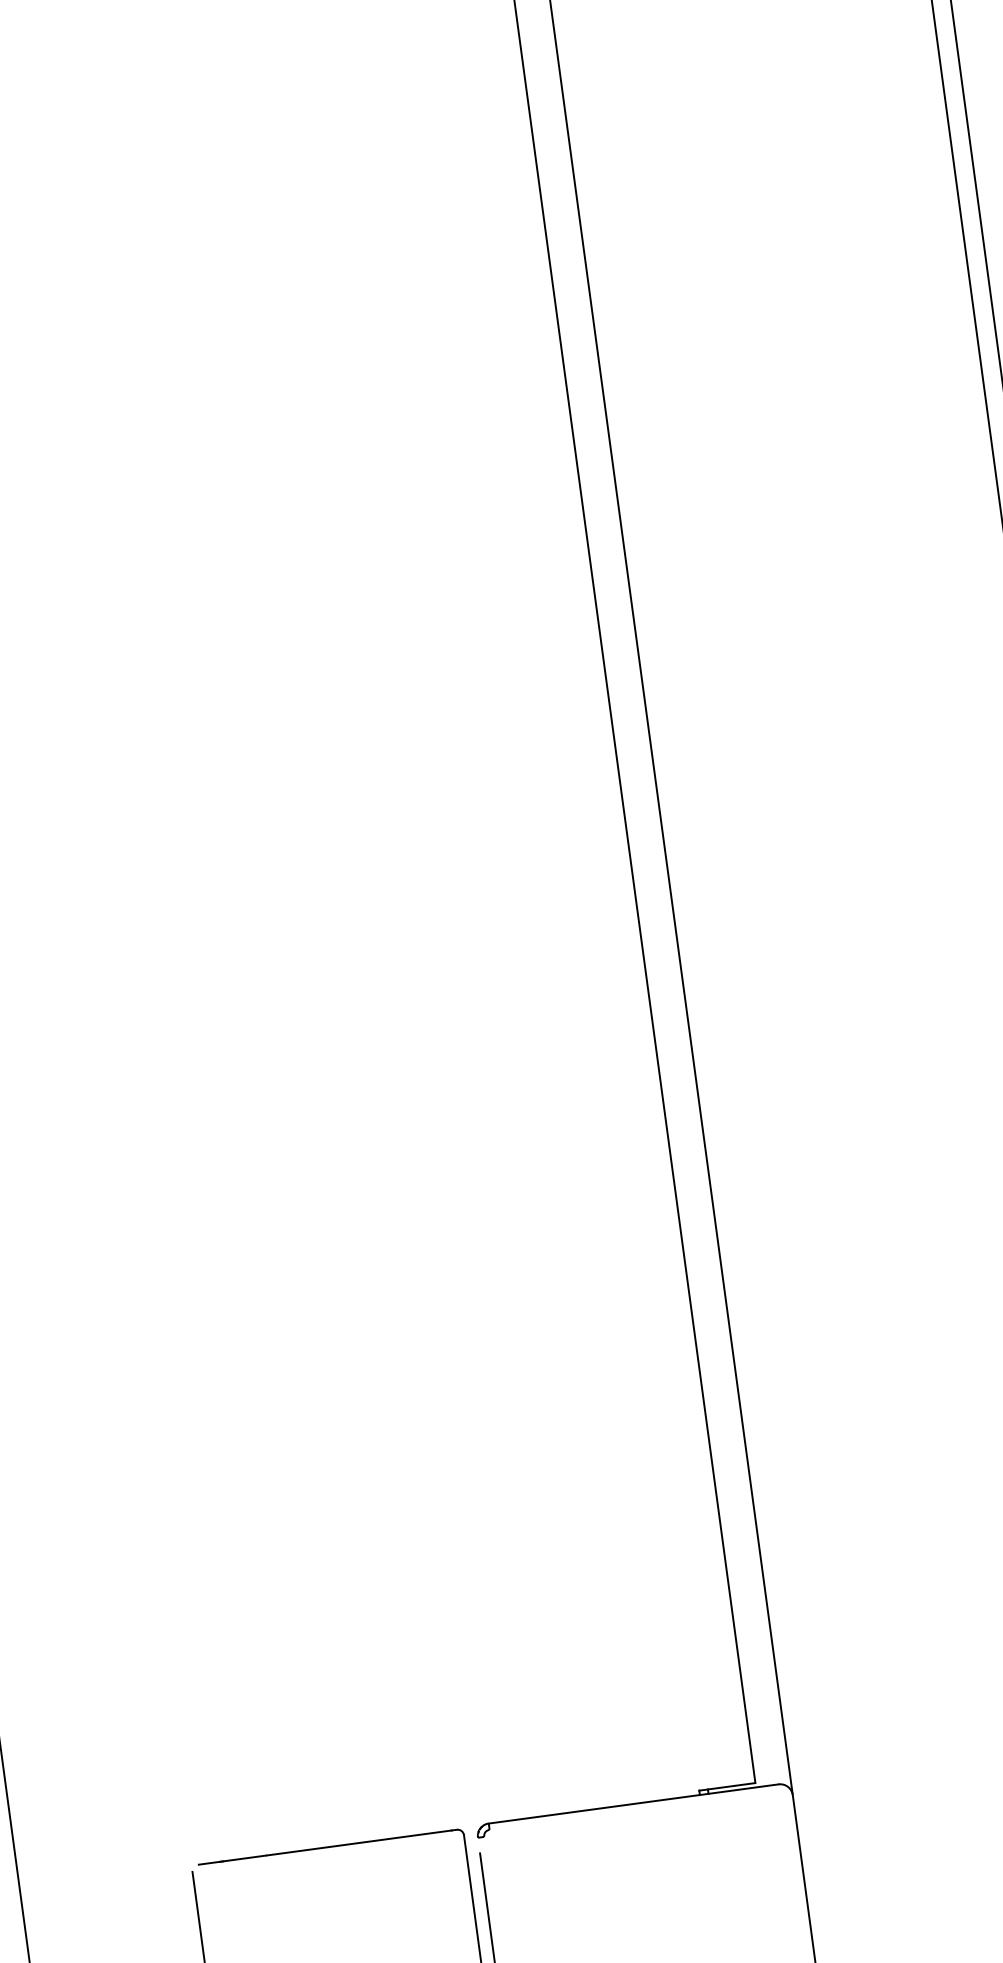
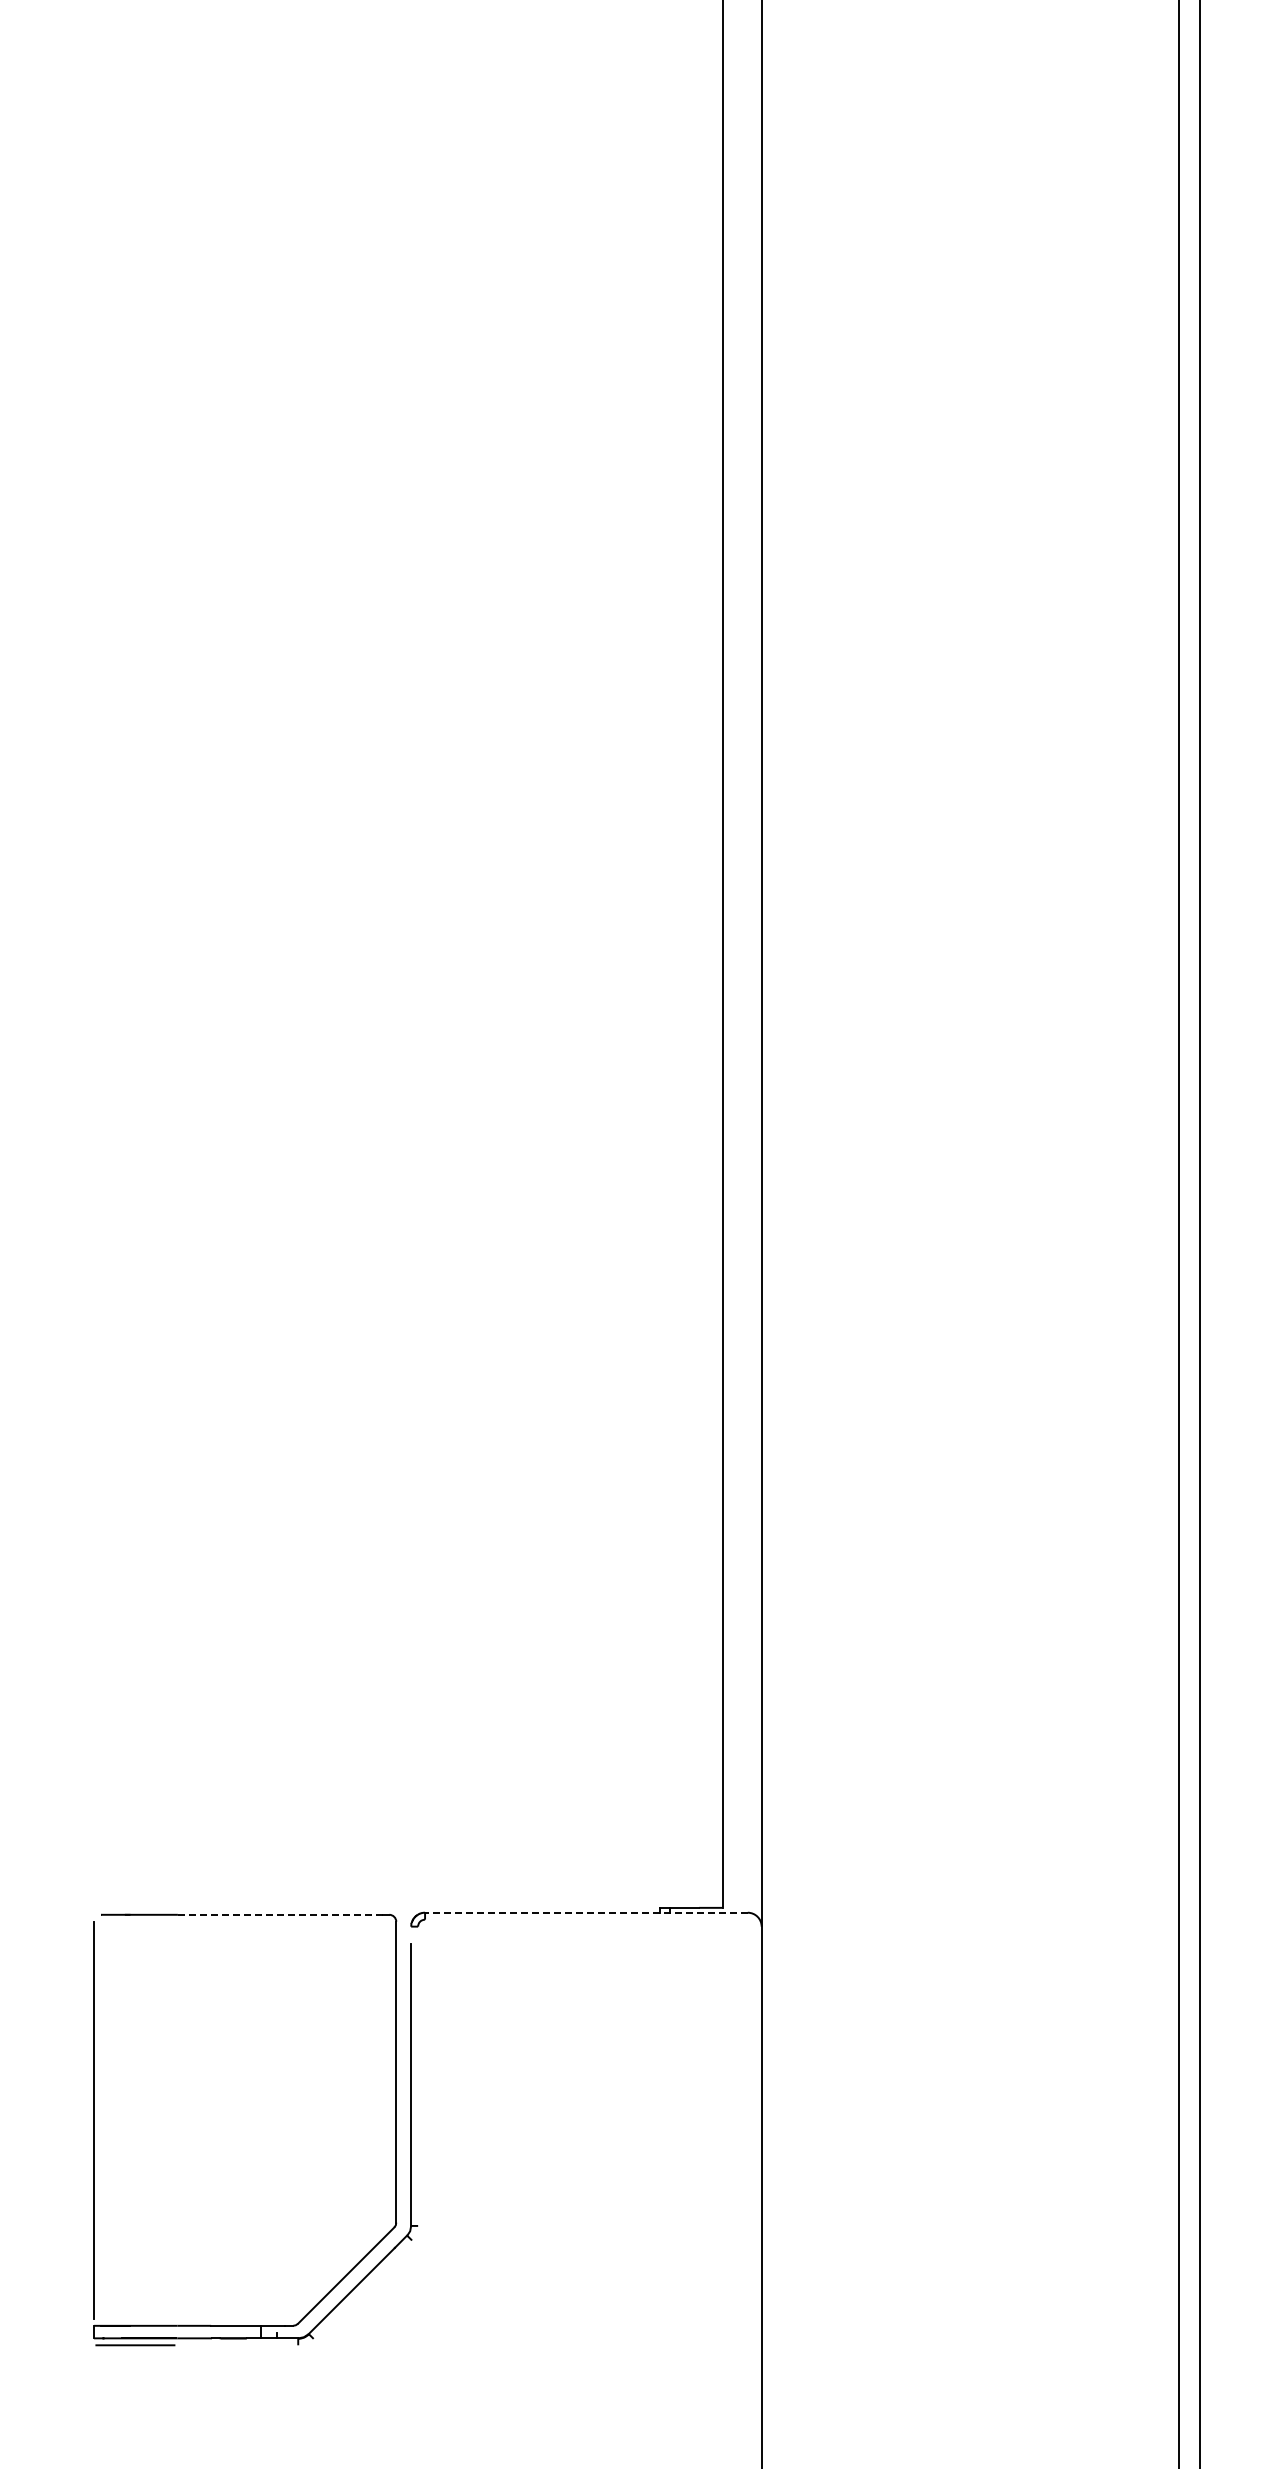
line: (632, 1803) -> (585, 1912), solid -> dashed
line: (359, 1842) -> (280, 1914), solid -> dashed

